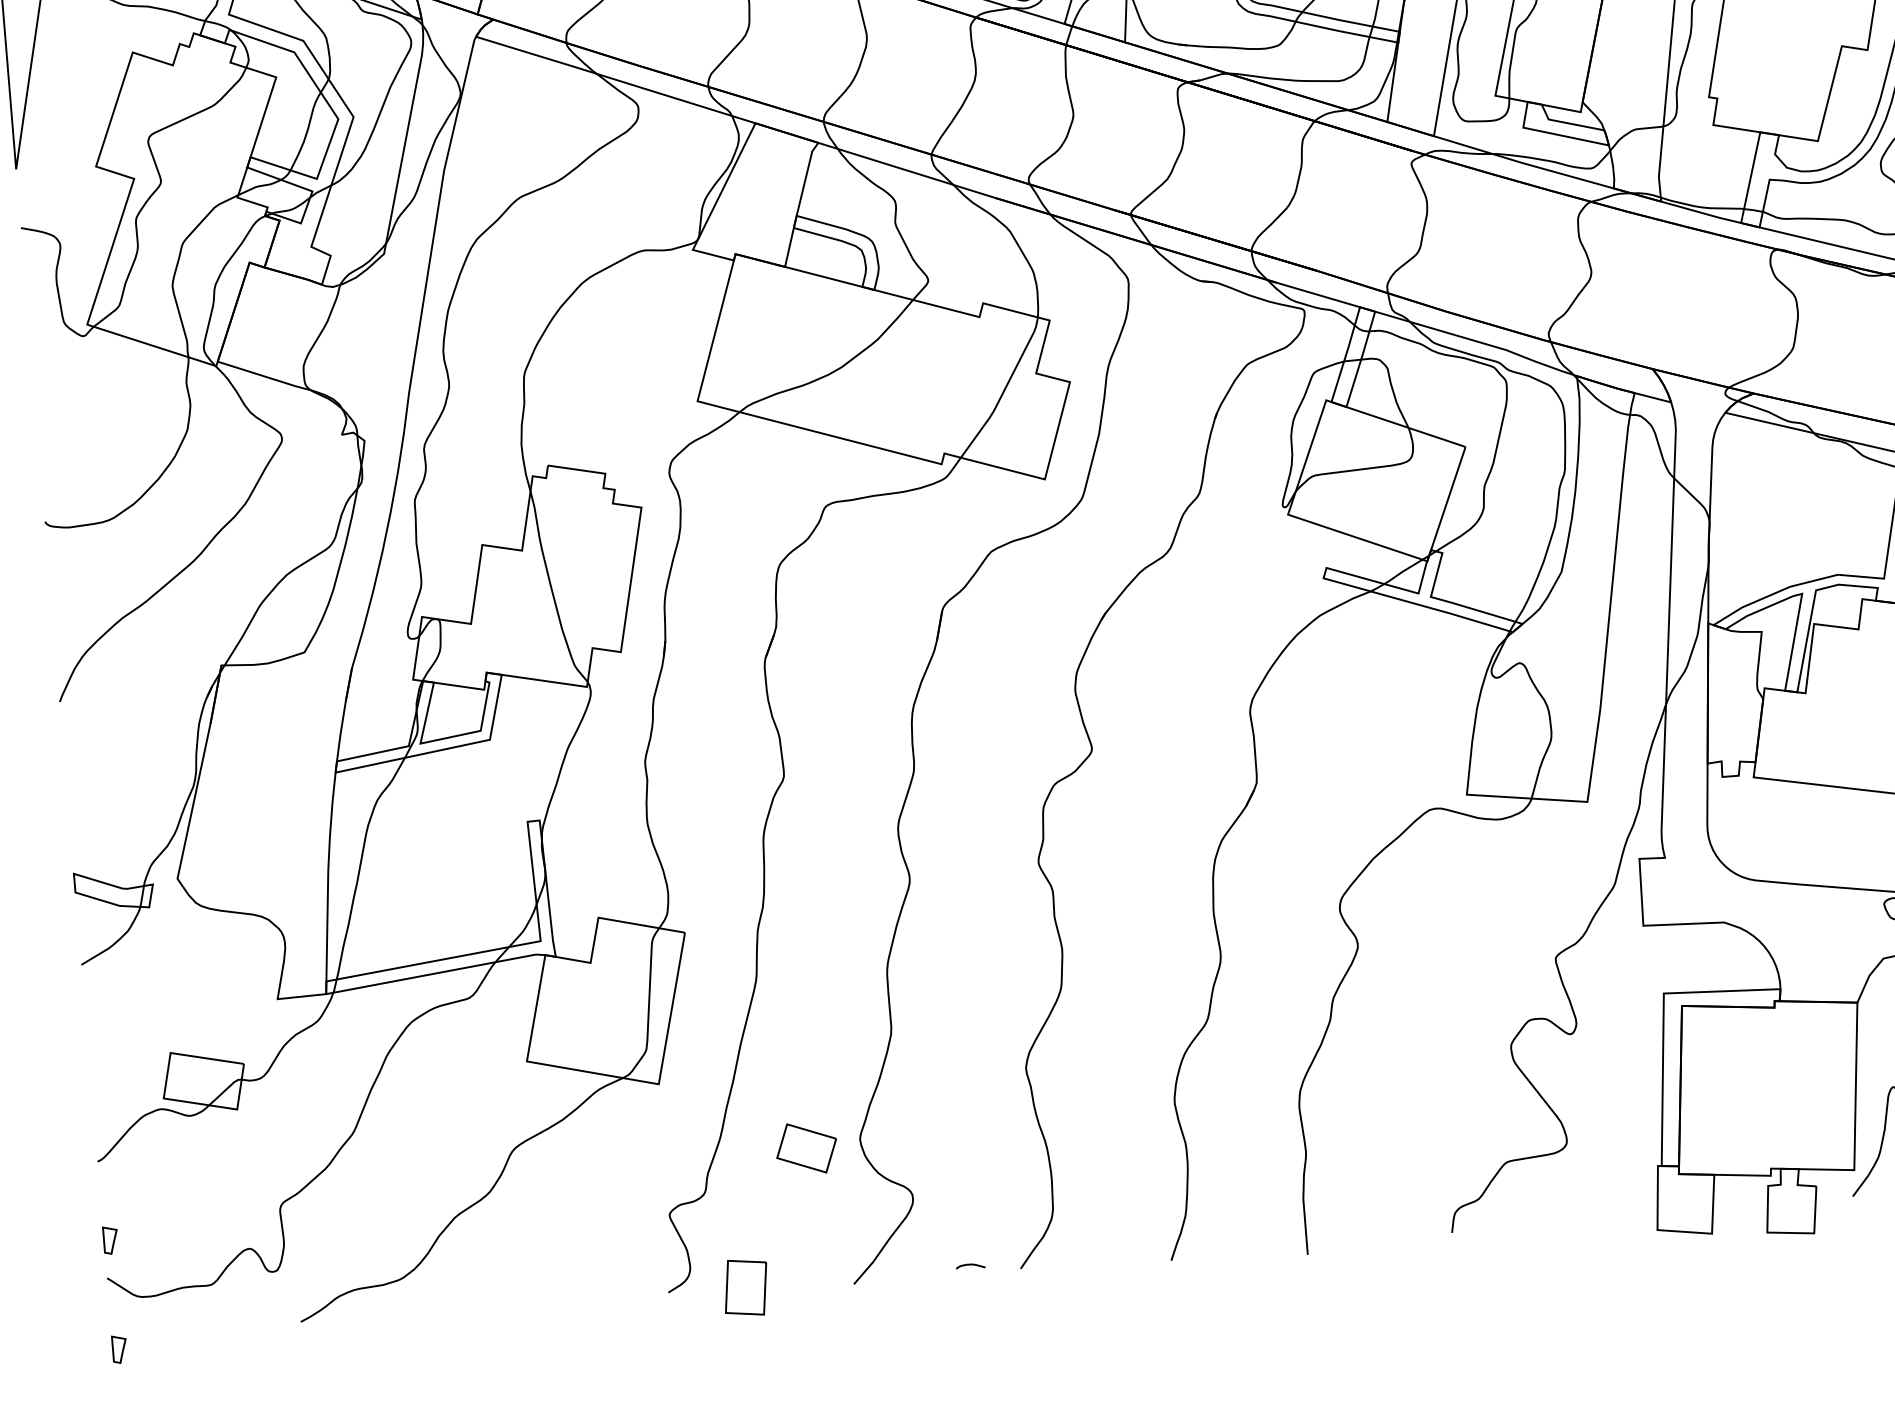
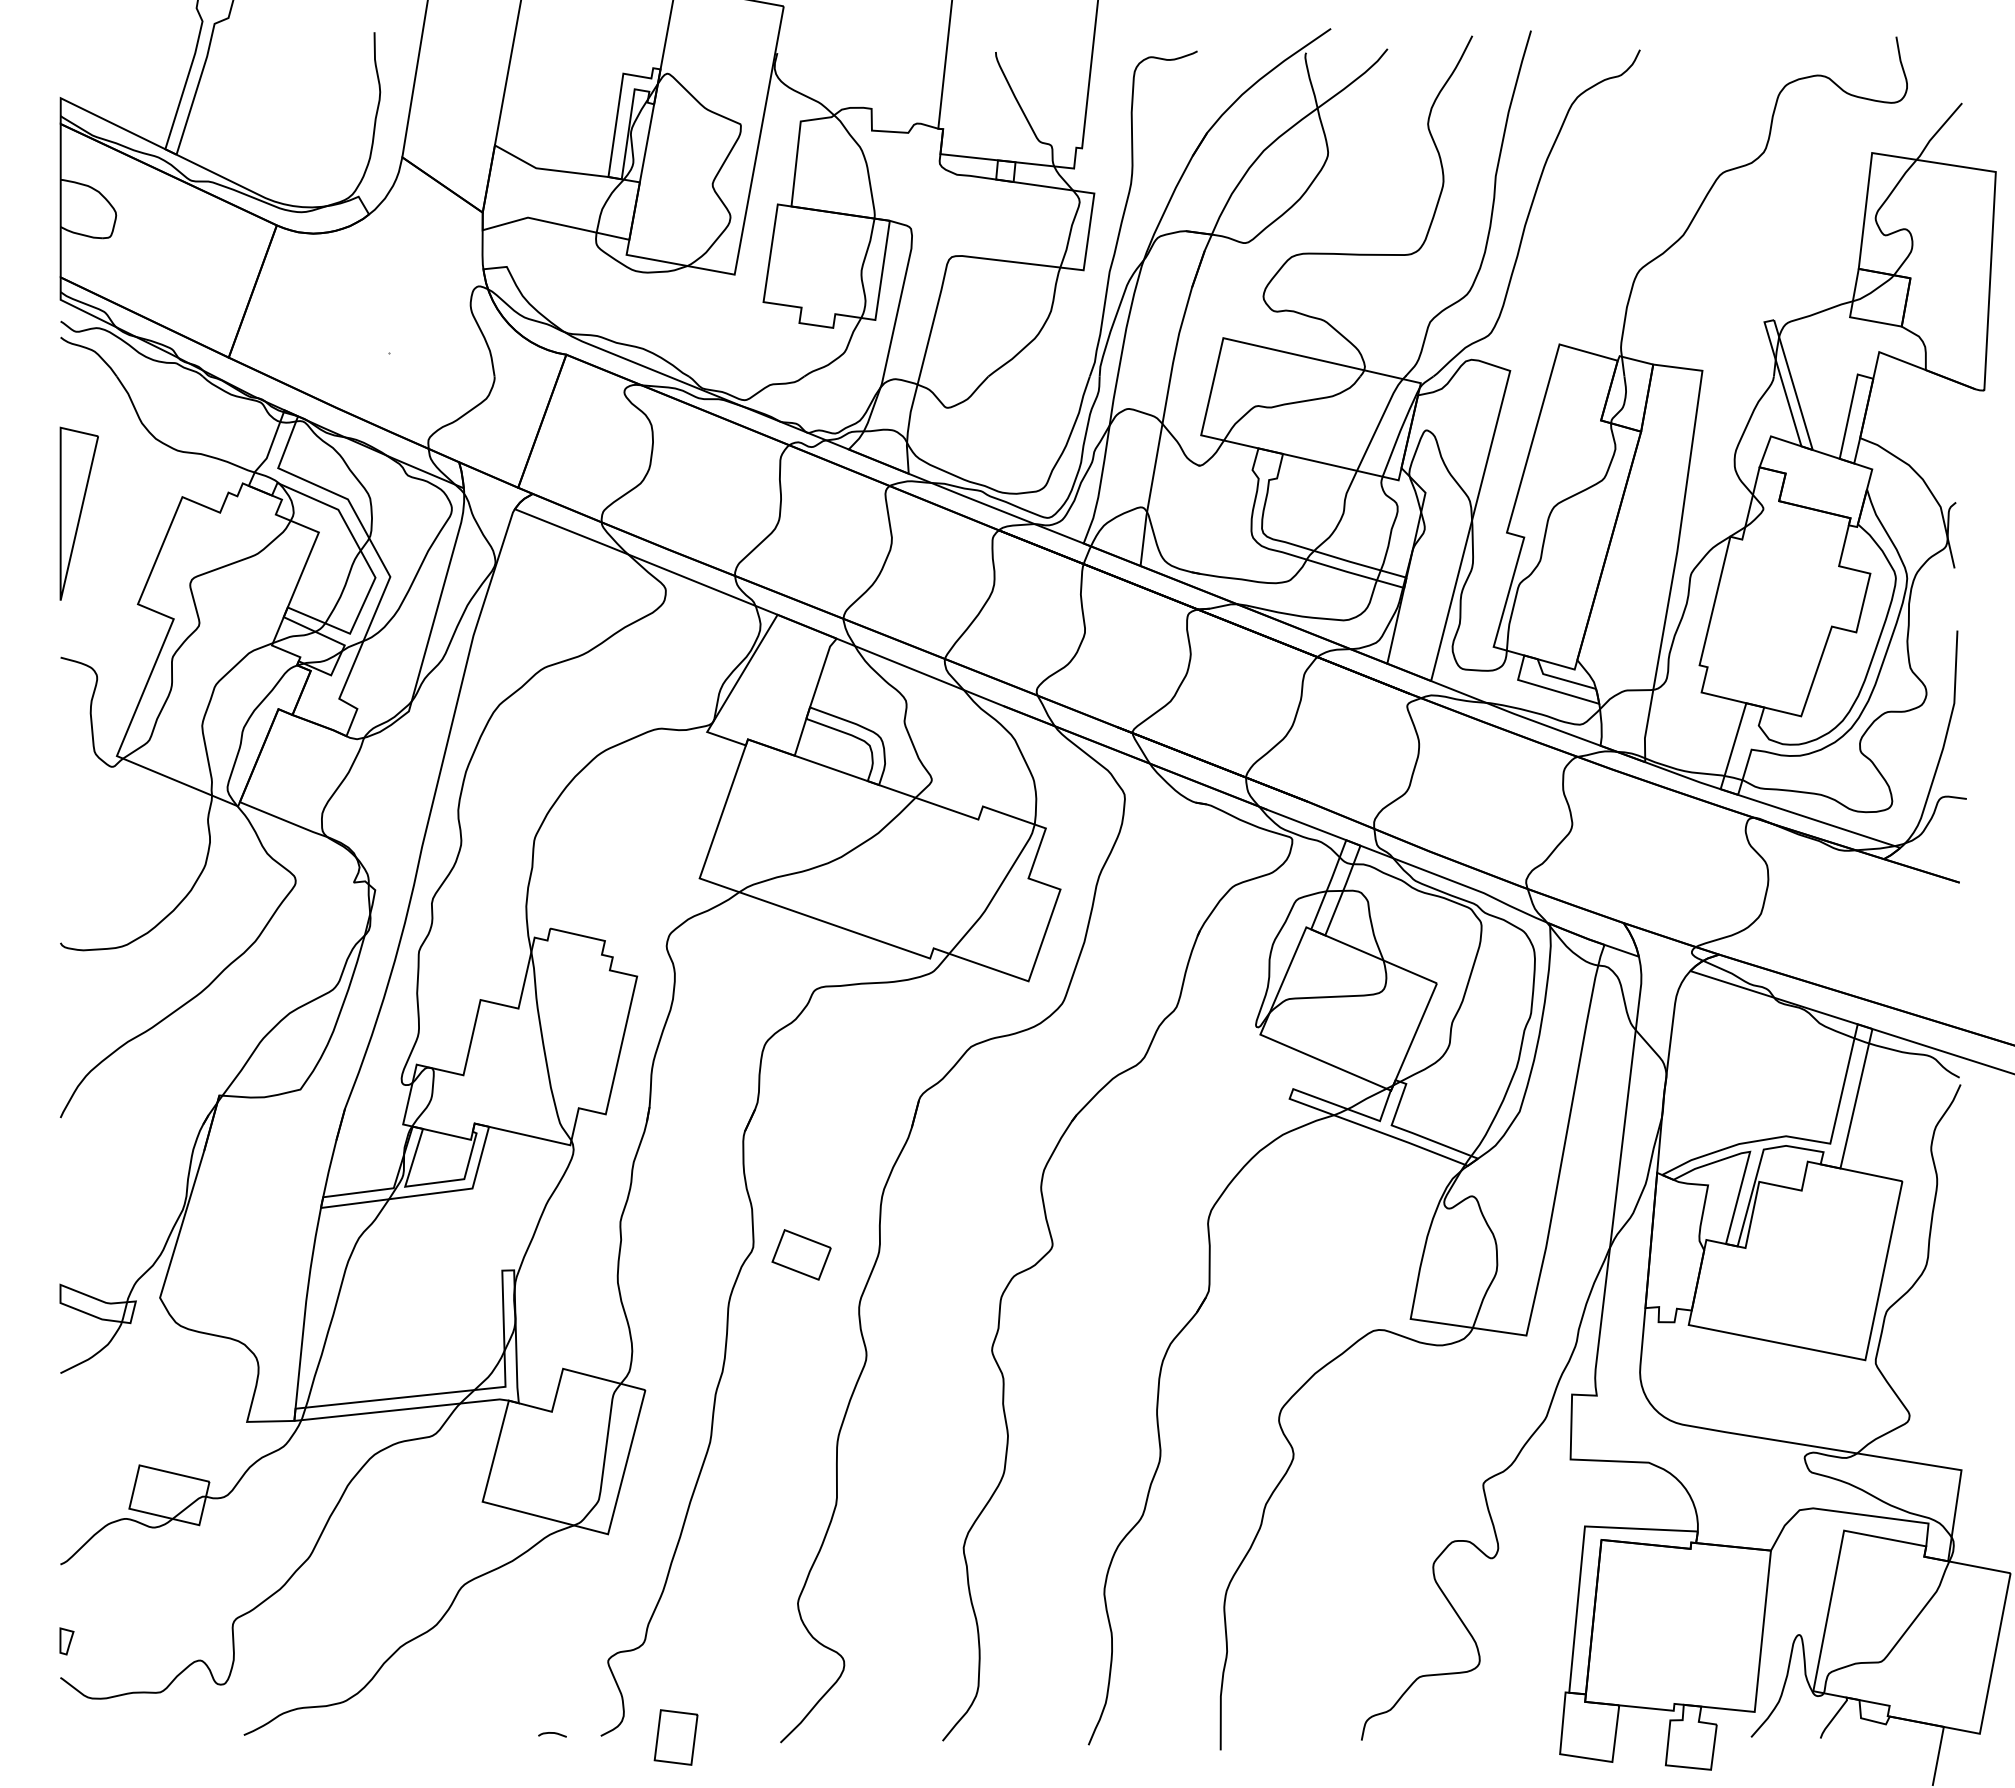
part: (806, 1148) -> (801, 1254), moved
curve: (970, 1265) -> (552, 1733), moved
part: (119, 1349) -> (66, 1747), removed

